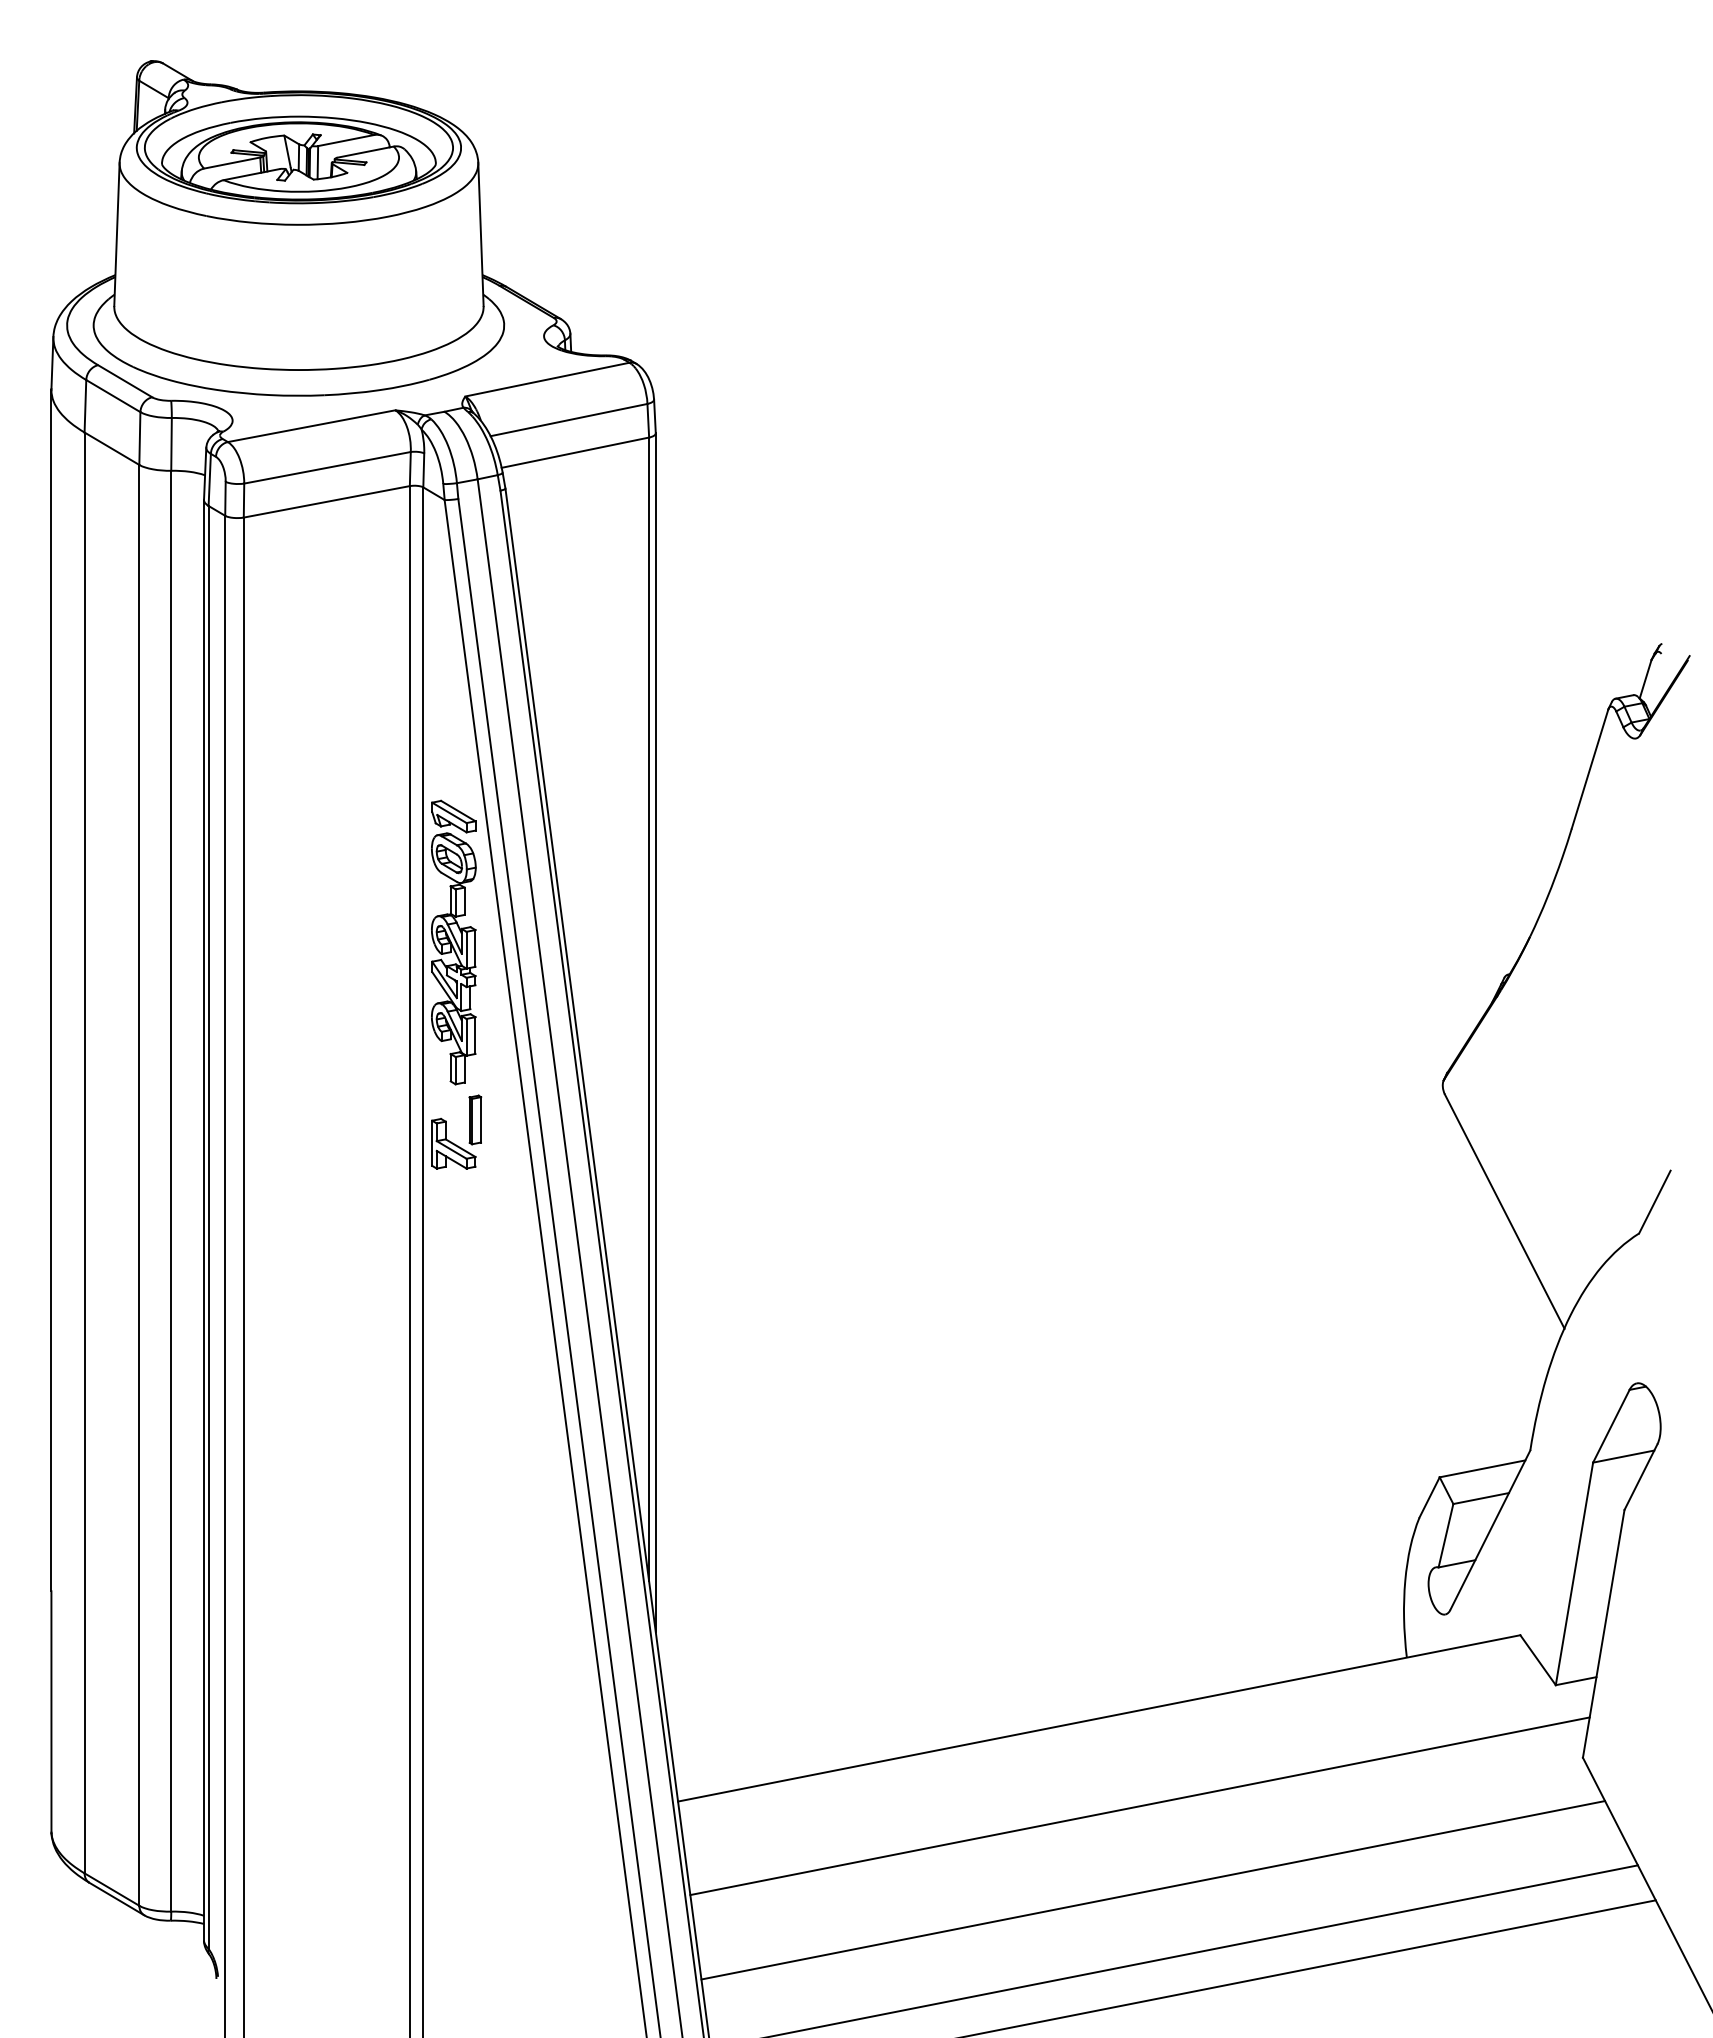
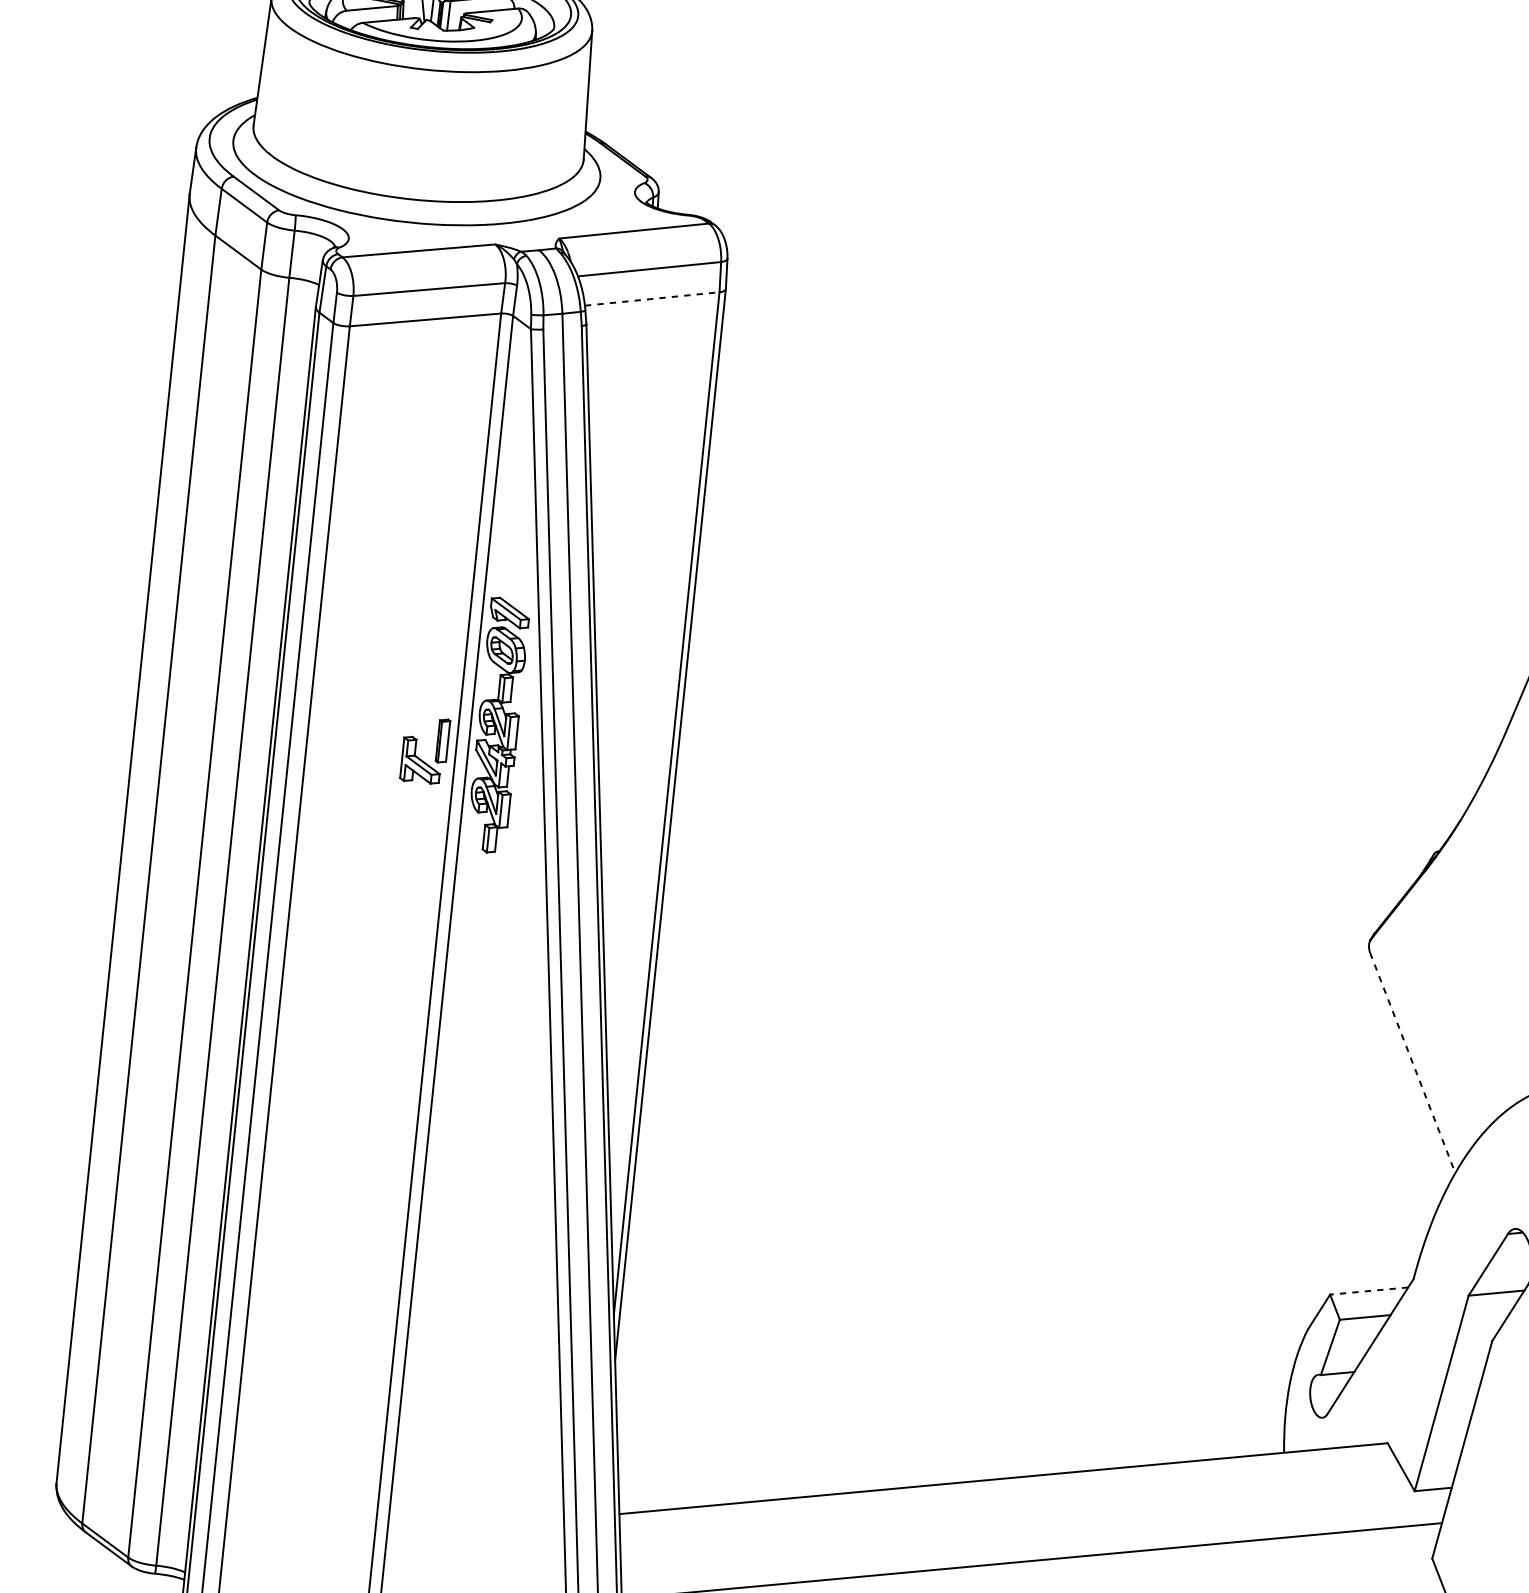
line: (575, 452) -> (652, 298), solid -> dashed
part: (446, 1131) -> (416, 748), moved
line: (1504, 1211) -> (1412, 1063), solid -> dashed
line: (1482, 1468) -> (1369, 1290), solid -> dashed

